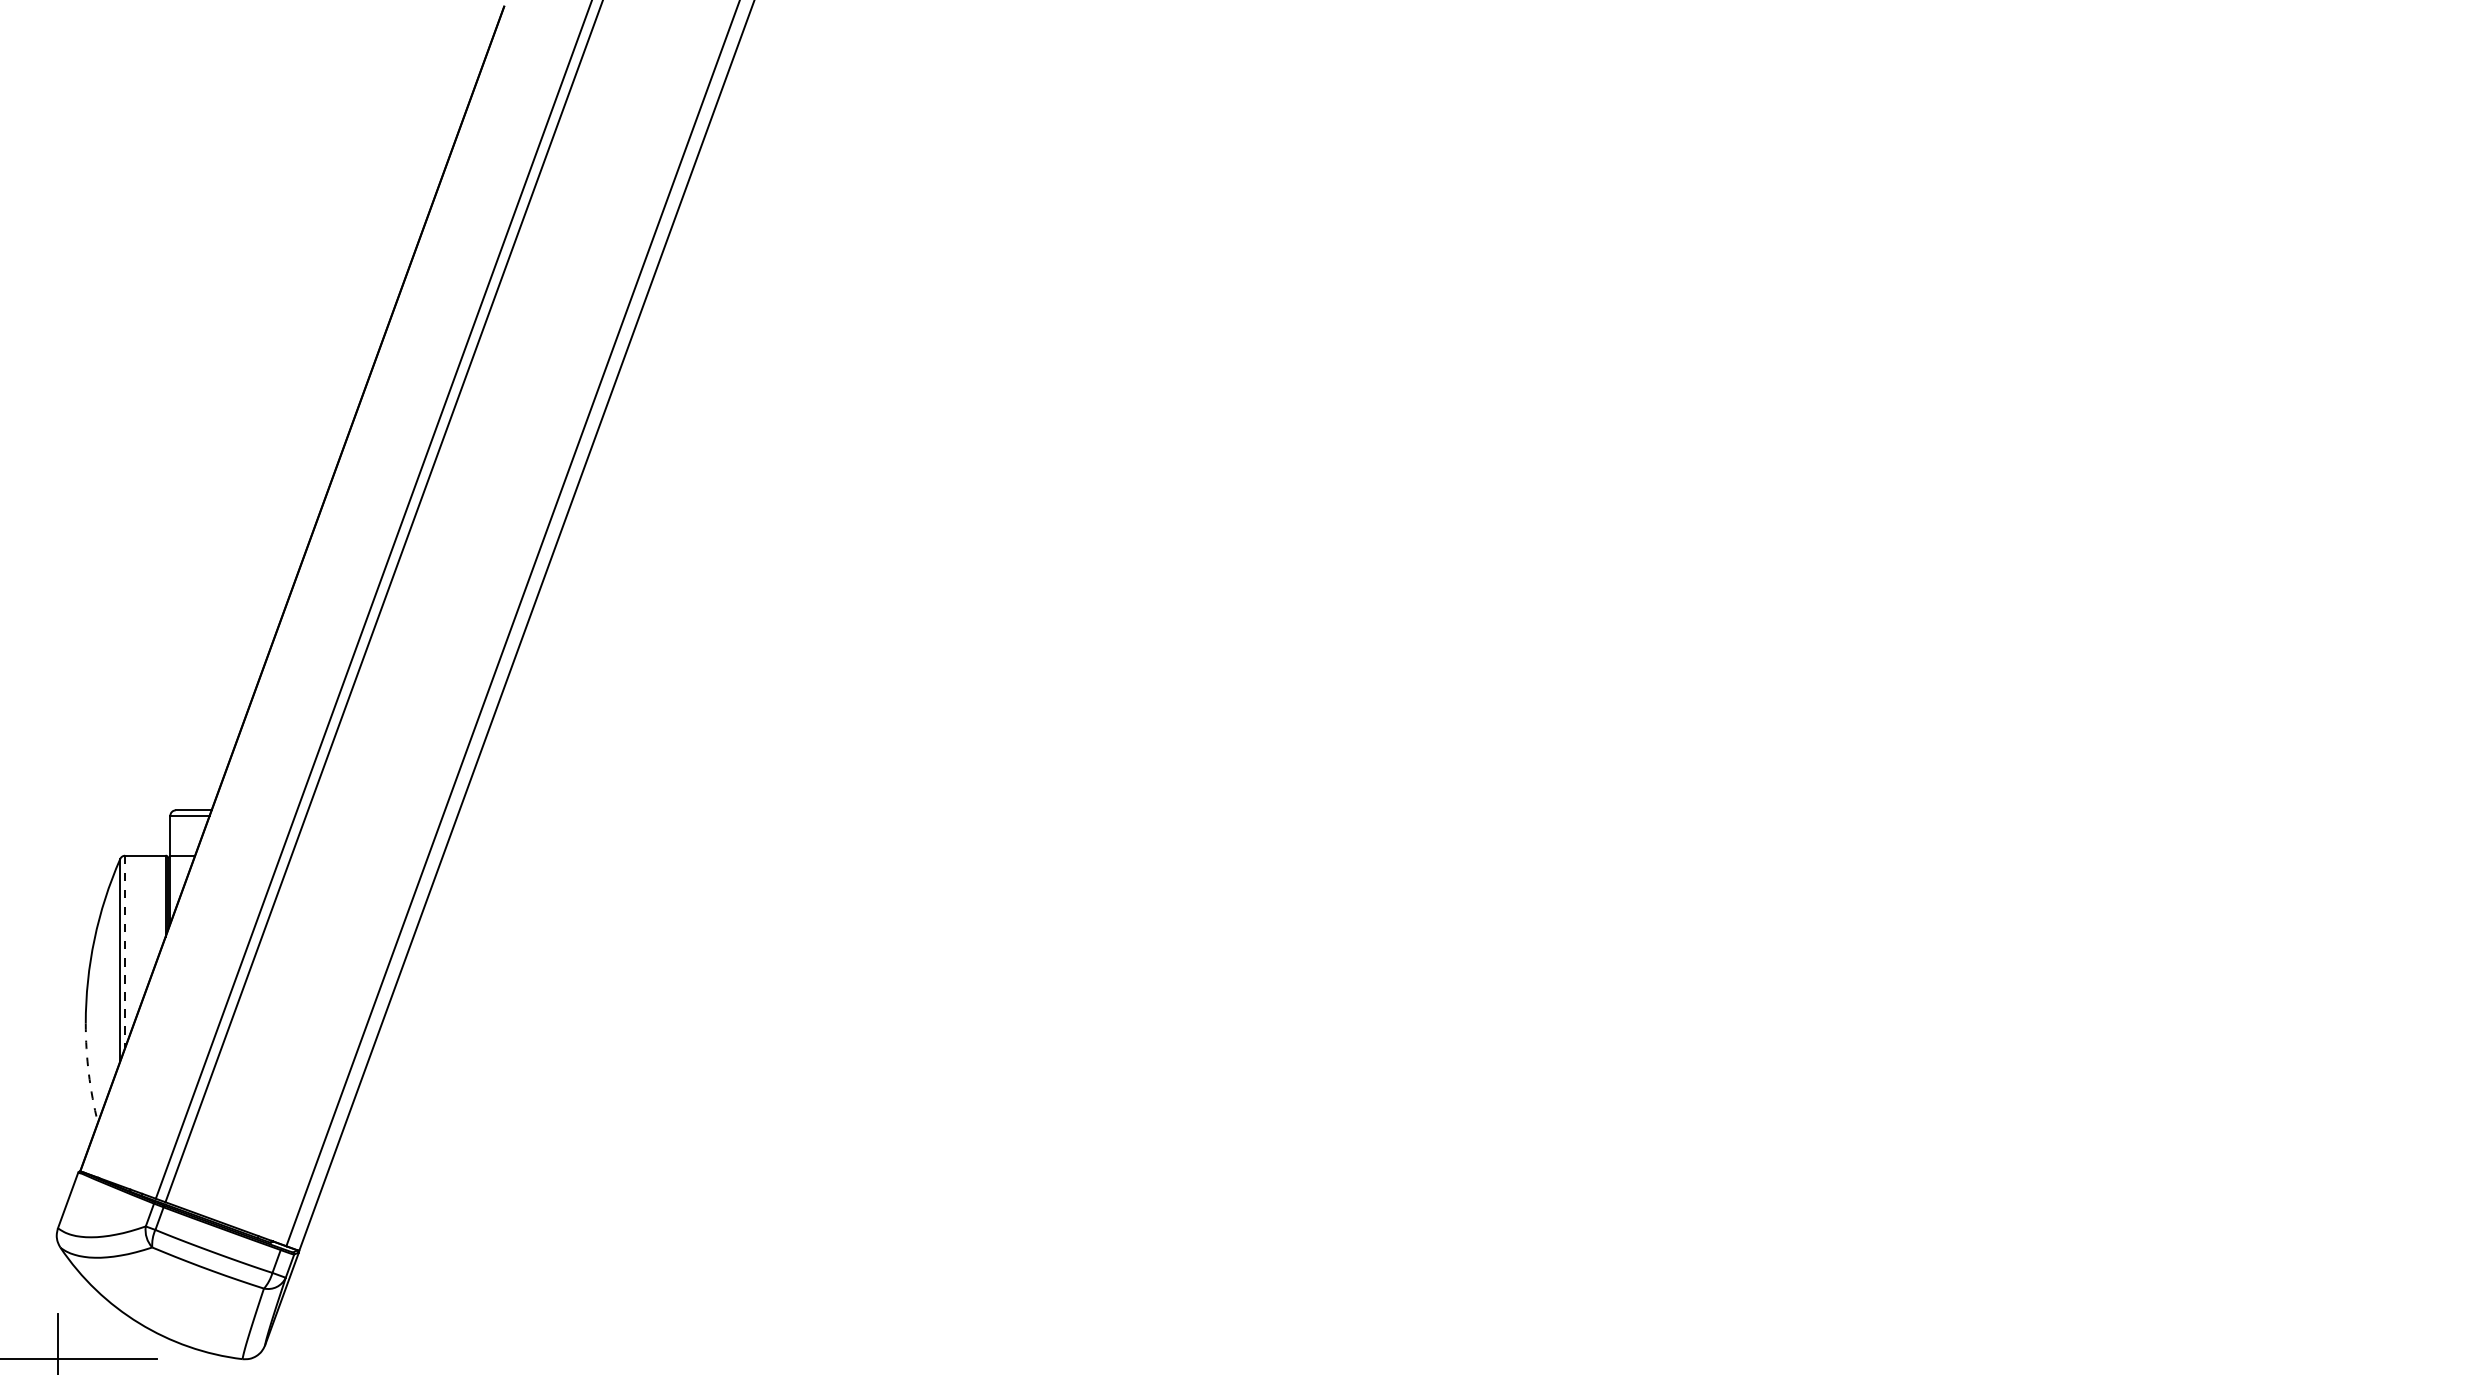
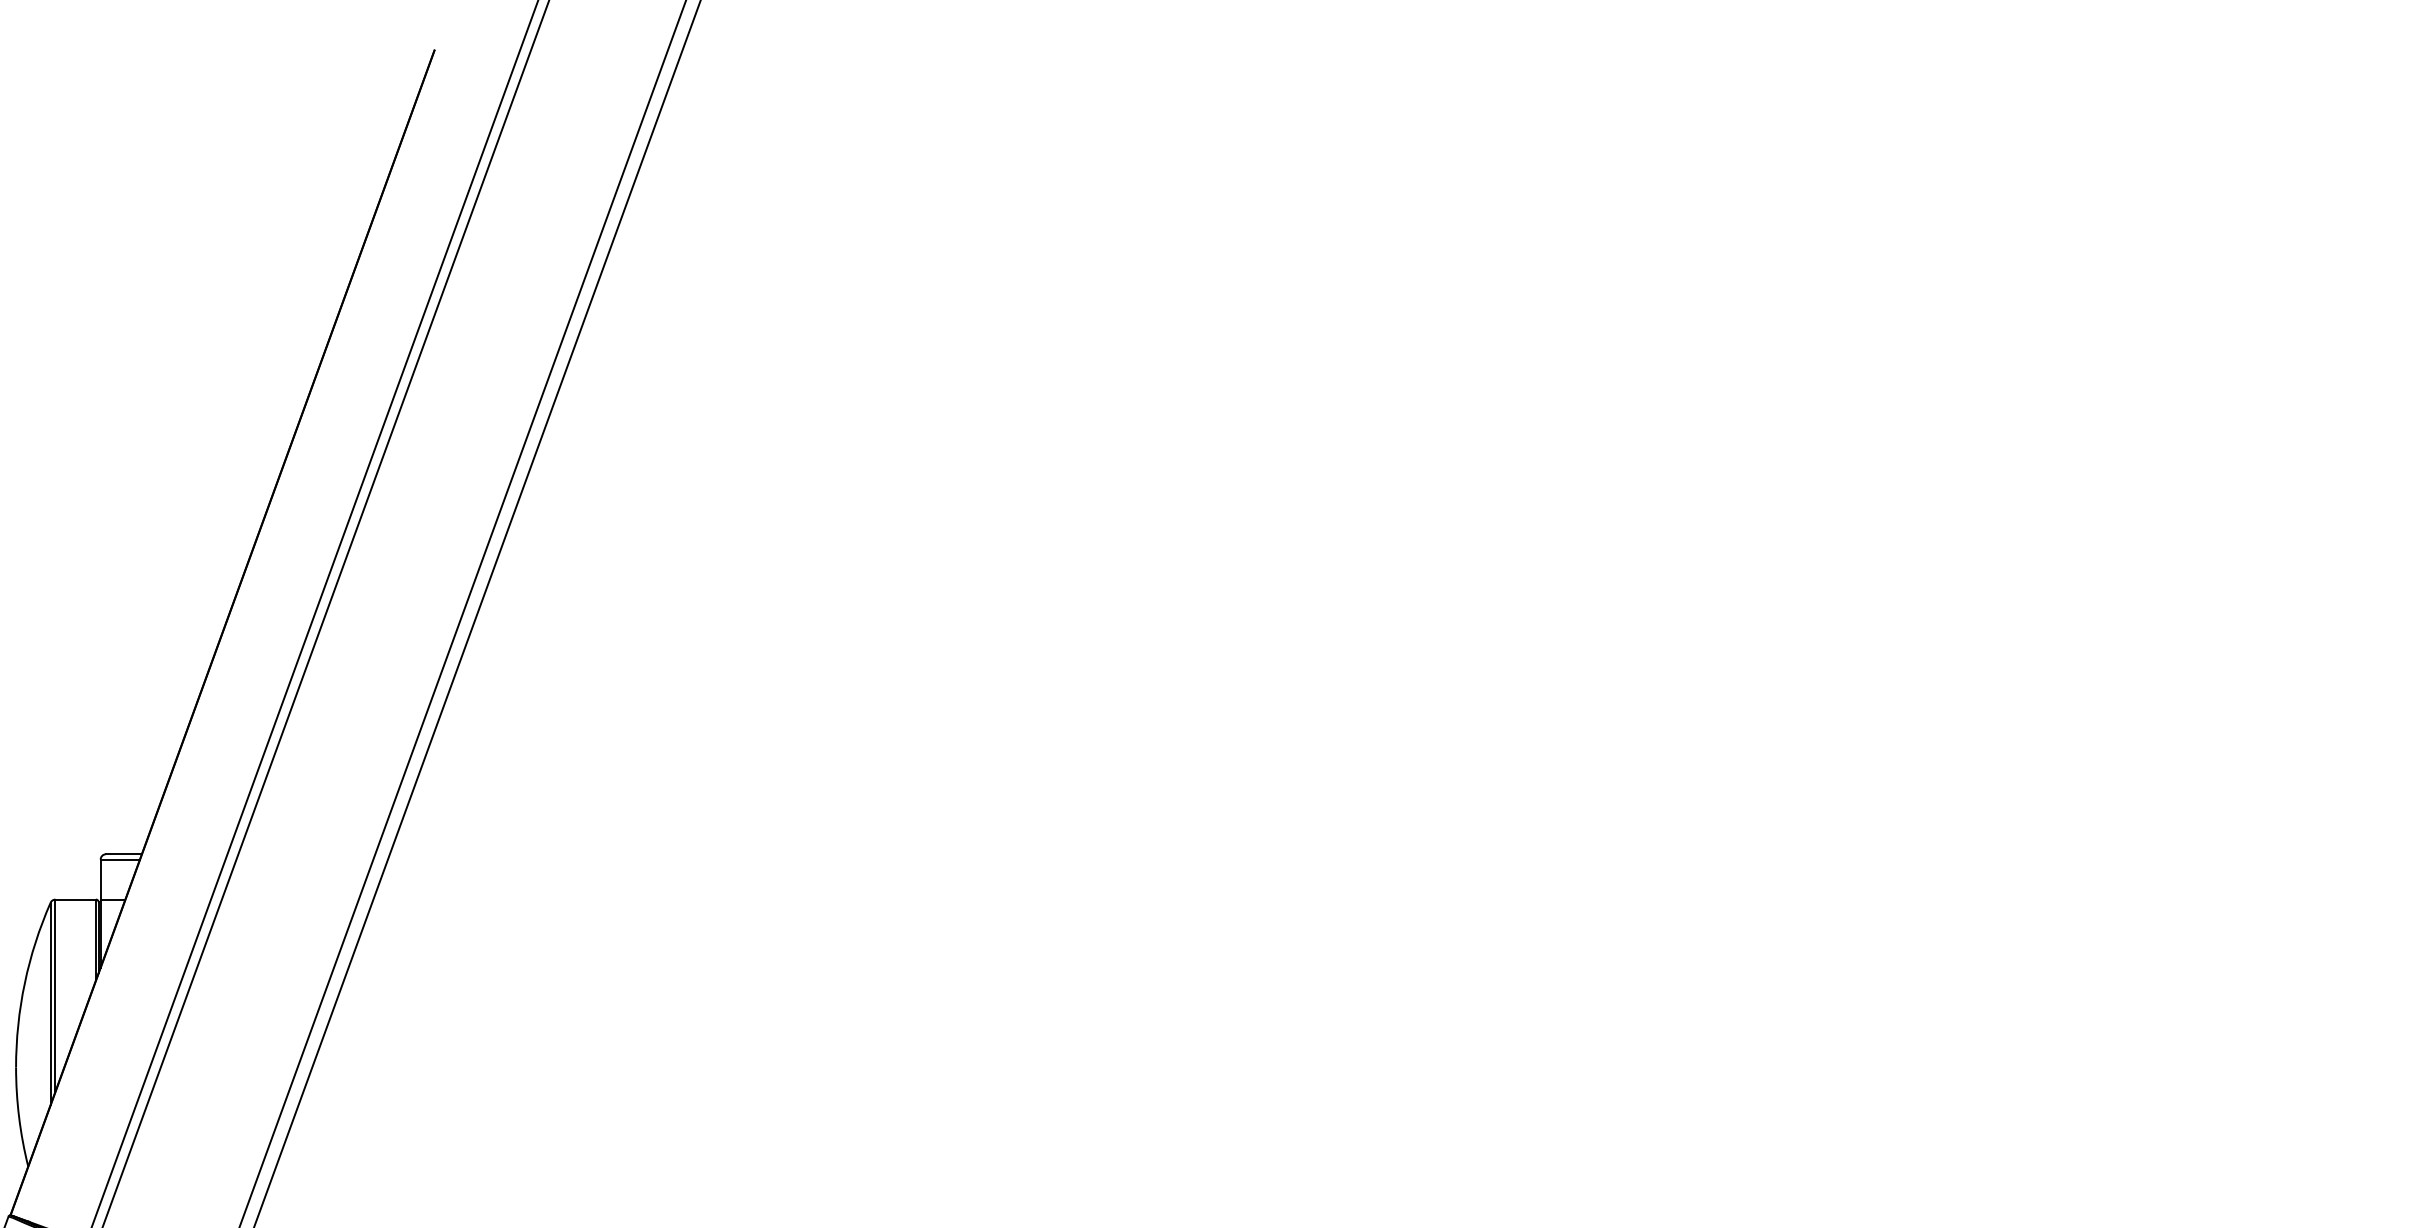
line: (125, 952) -> (55, 996), dashed -> solid
arc: (88, 1073) -> (18, 1117), dashed -> solid

